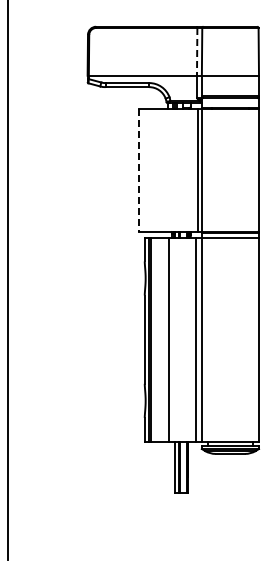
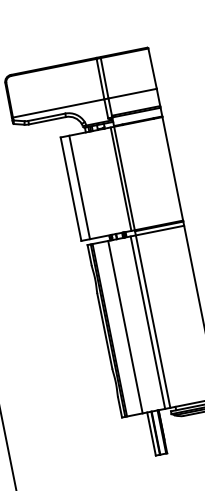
line: (197, 51) -> (100, 78), dashed -> solid
line: (138, 170) -> (70, 189), dashed -> solid
line: (148, 170) -> (79, 187), added

